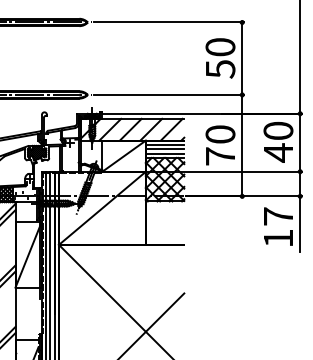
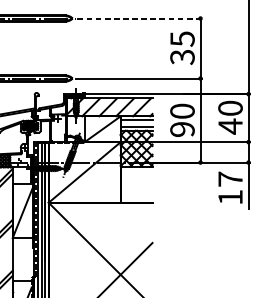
line: (169, 22) -> (140, 18), solid -> dashed
text: (220, 58) -> (182, 48), 50 -> 35
line: (164, 149) -> (136, 123), removed
text: (220, 156) -> (182, 129), 70 -> 90

